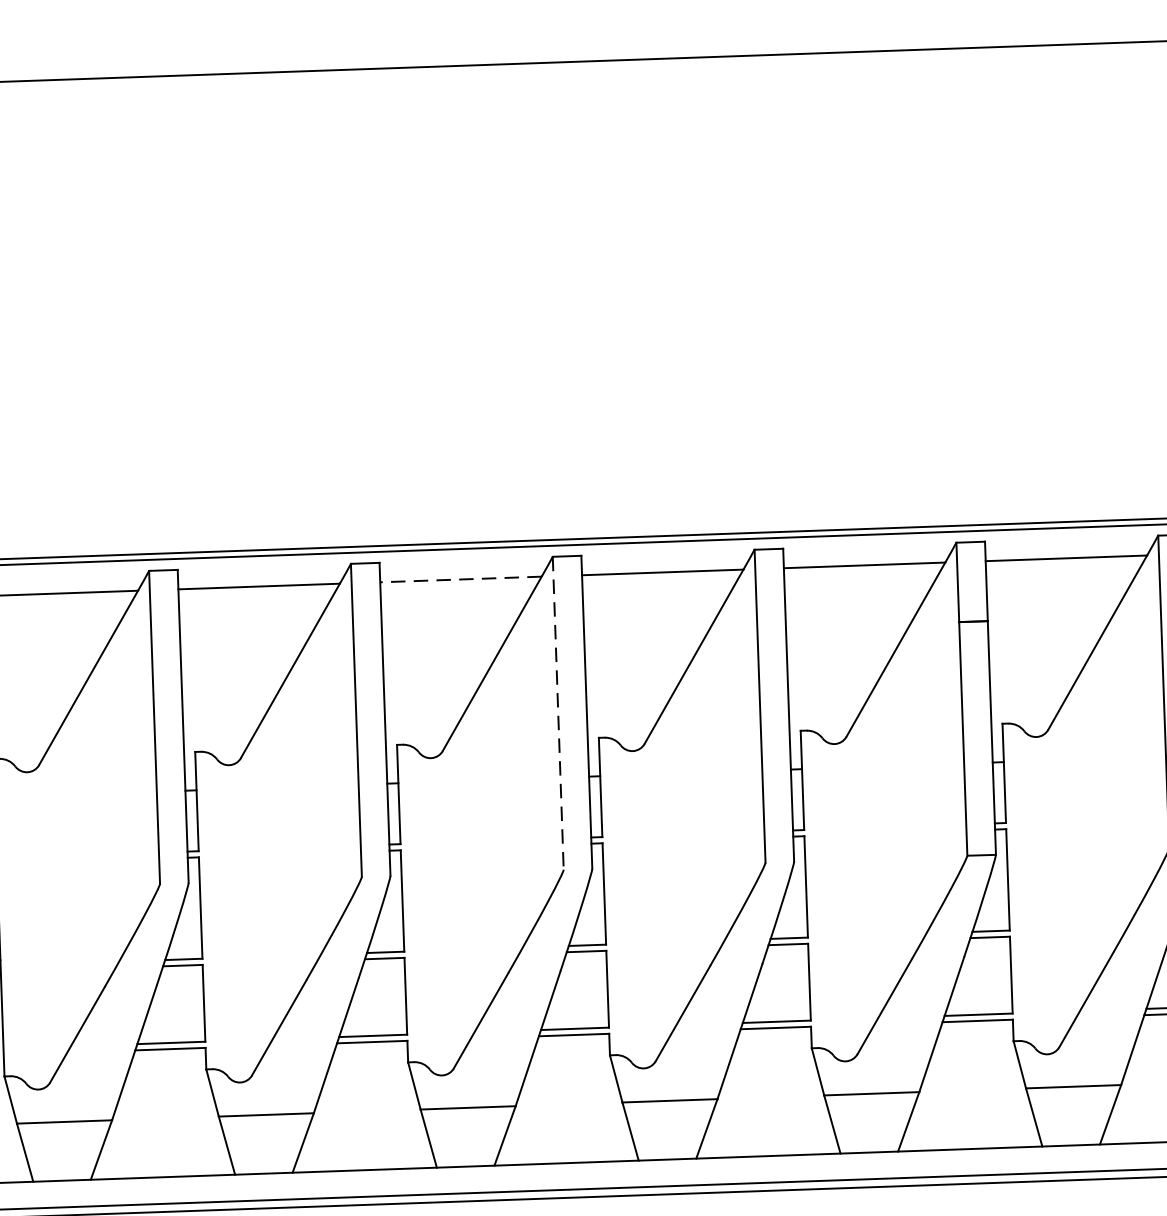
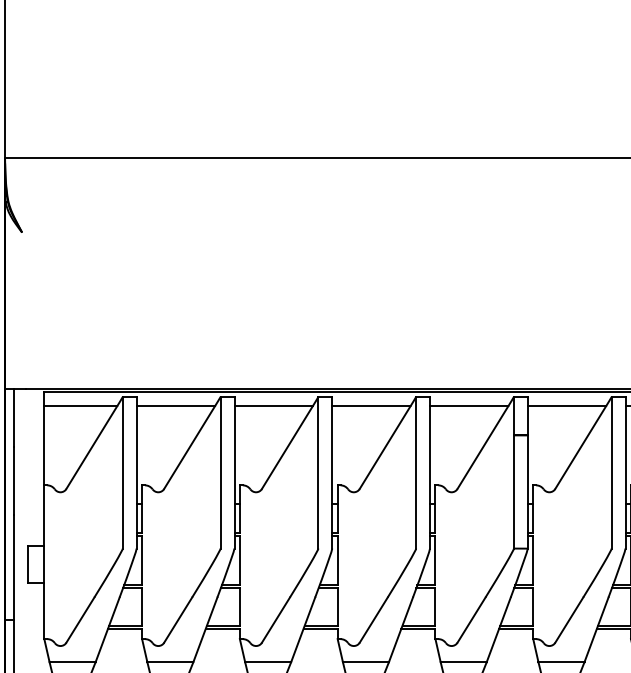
line: (460, 579) -> (273, 406), dashed -> solid
line: (558, 712) -> (318, 472), dashed -> solid

